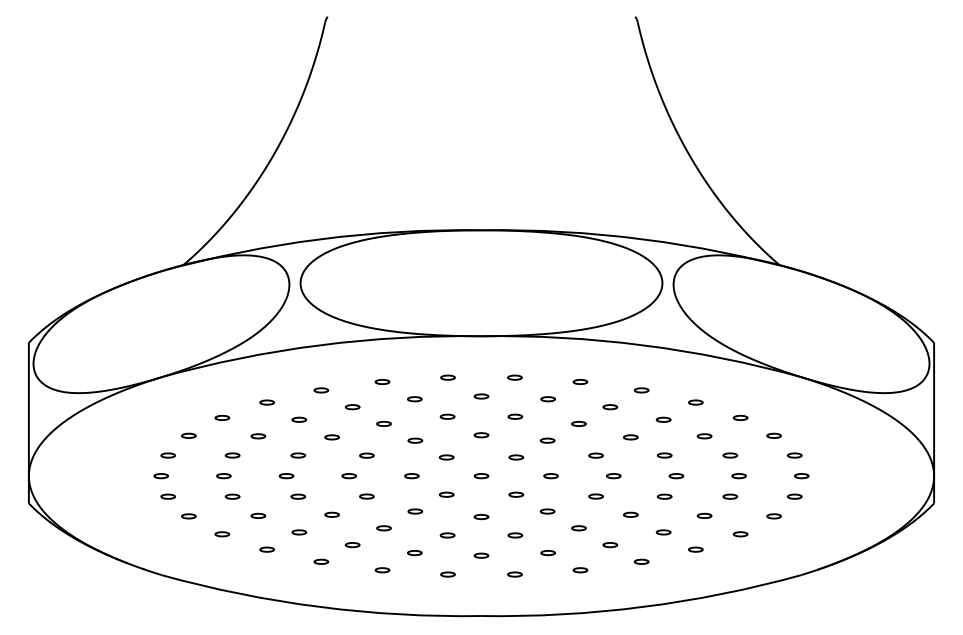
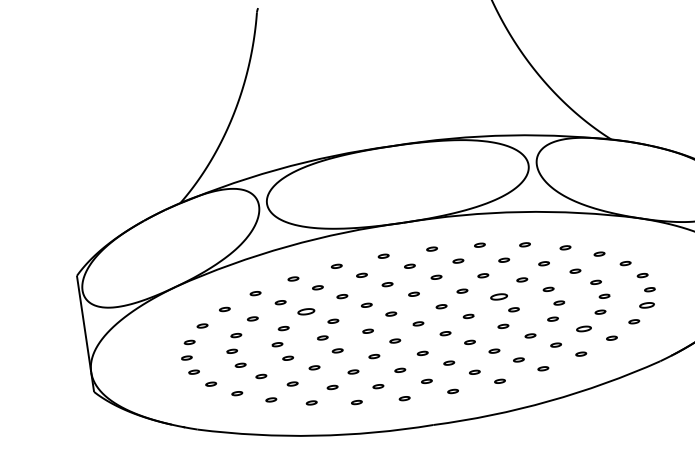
part: (331, 437) -> (305, 311), size x1.6
part: (595, 455) -> (498, 296), size x1.6
part: (794, 496) -> (646, 305), size x1.4
part: (704, 515) -> (583, 328), size x1.4

